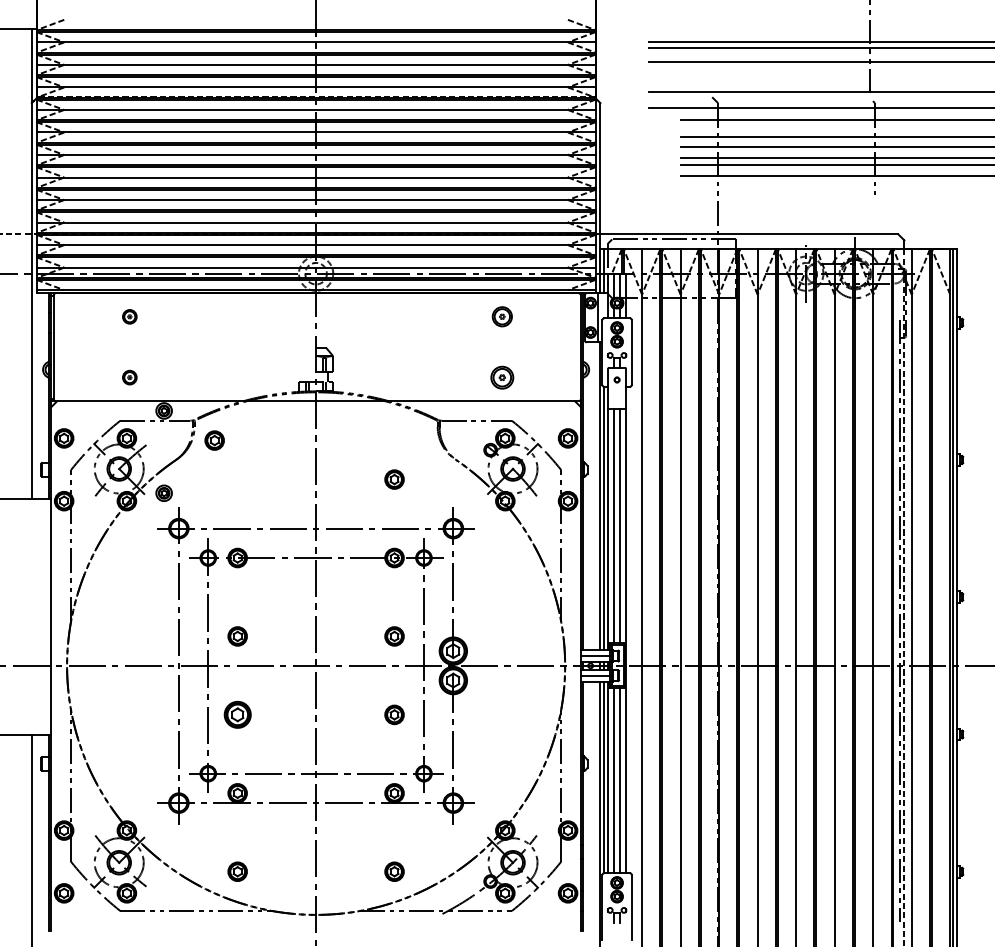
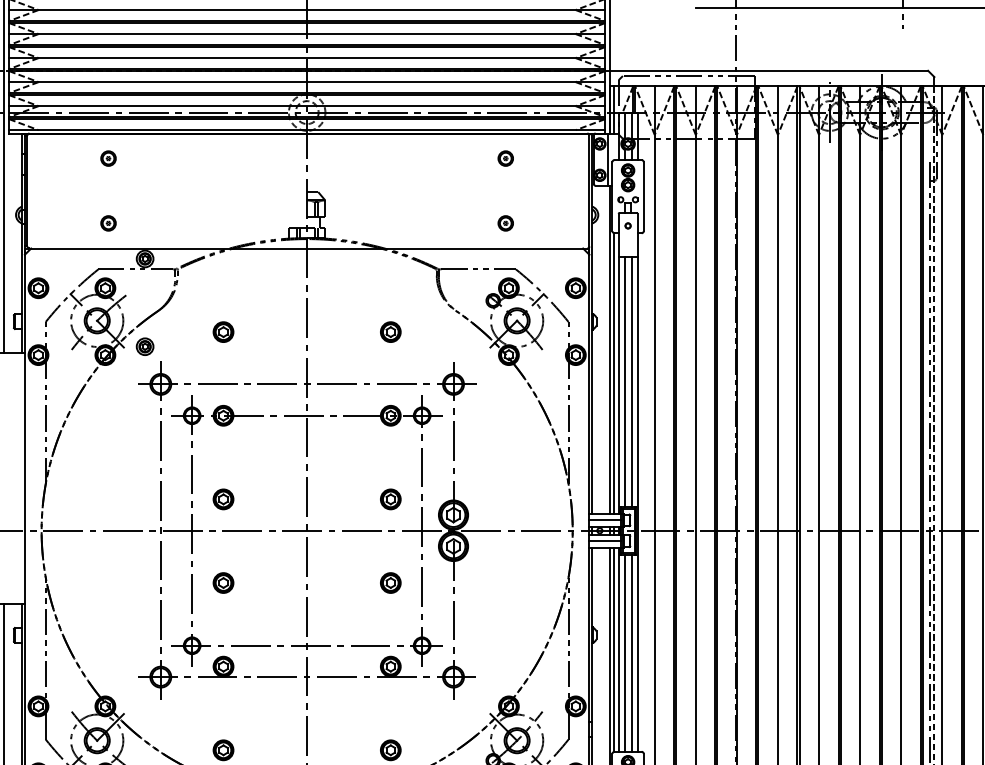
part: (502, 316) -> (505, 158), size x0.71
part: (502, 377) -> (505, 223), size x0.62
part: (214, 440) -> (223, 332), moved
part: (237, 714) -> (223, 582), size x0.71

